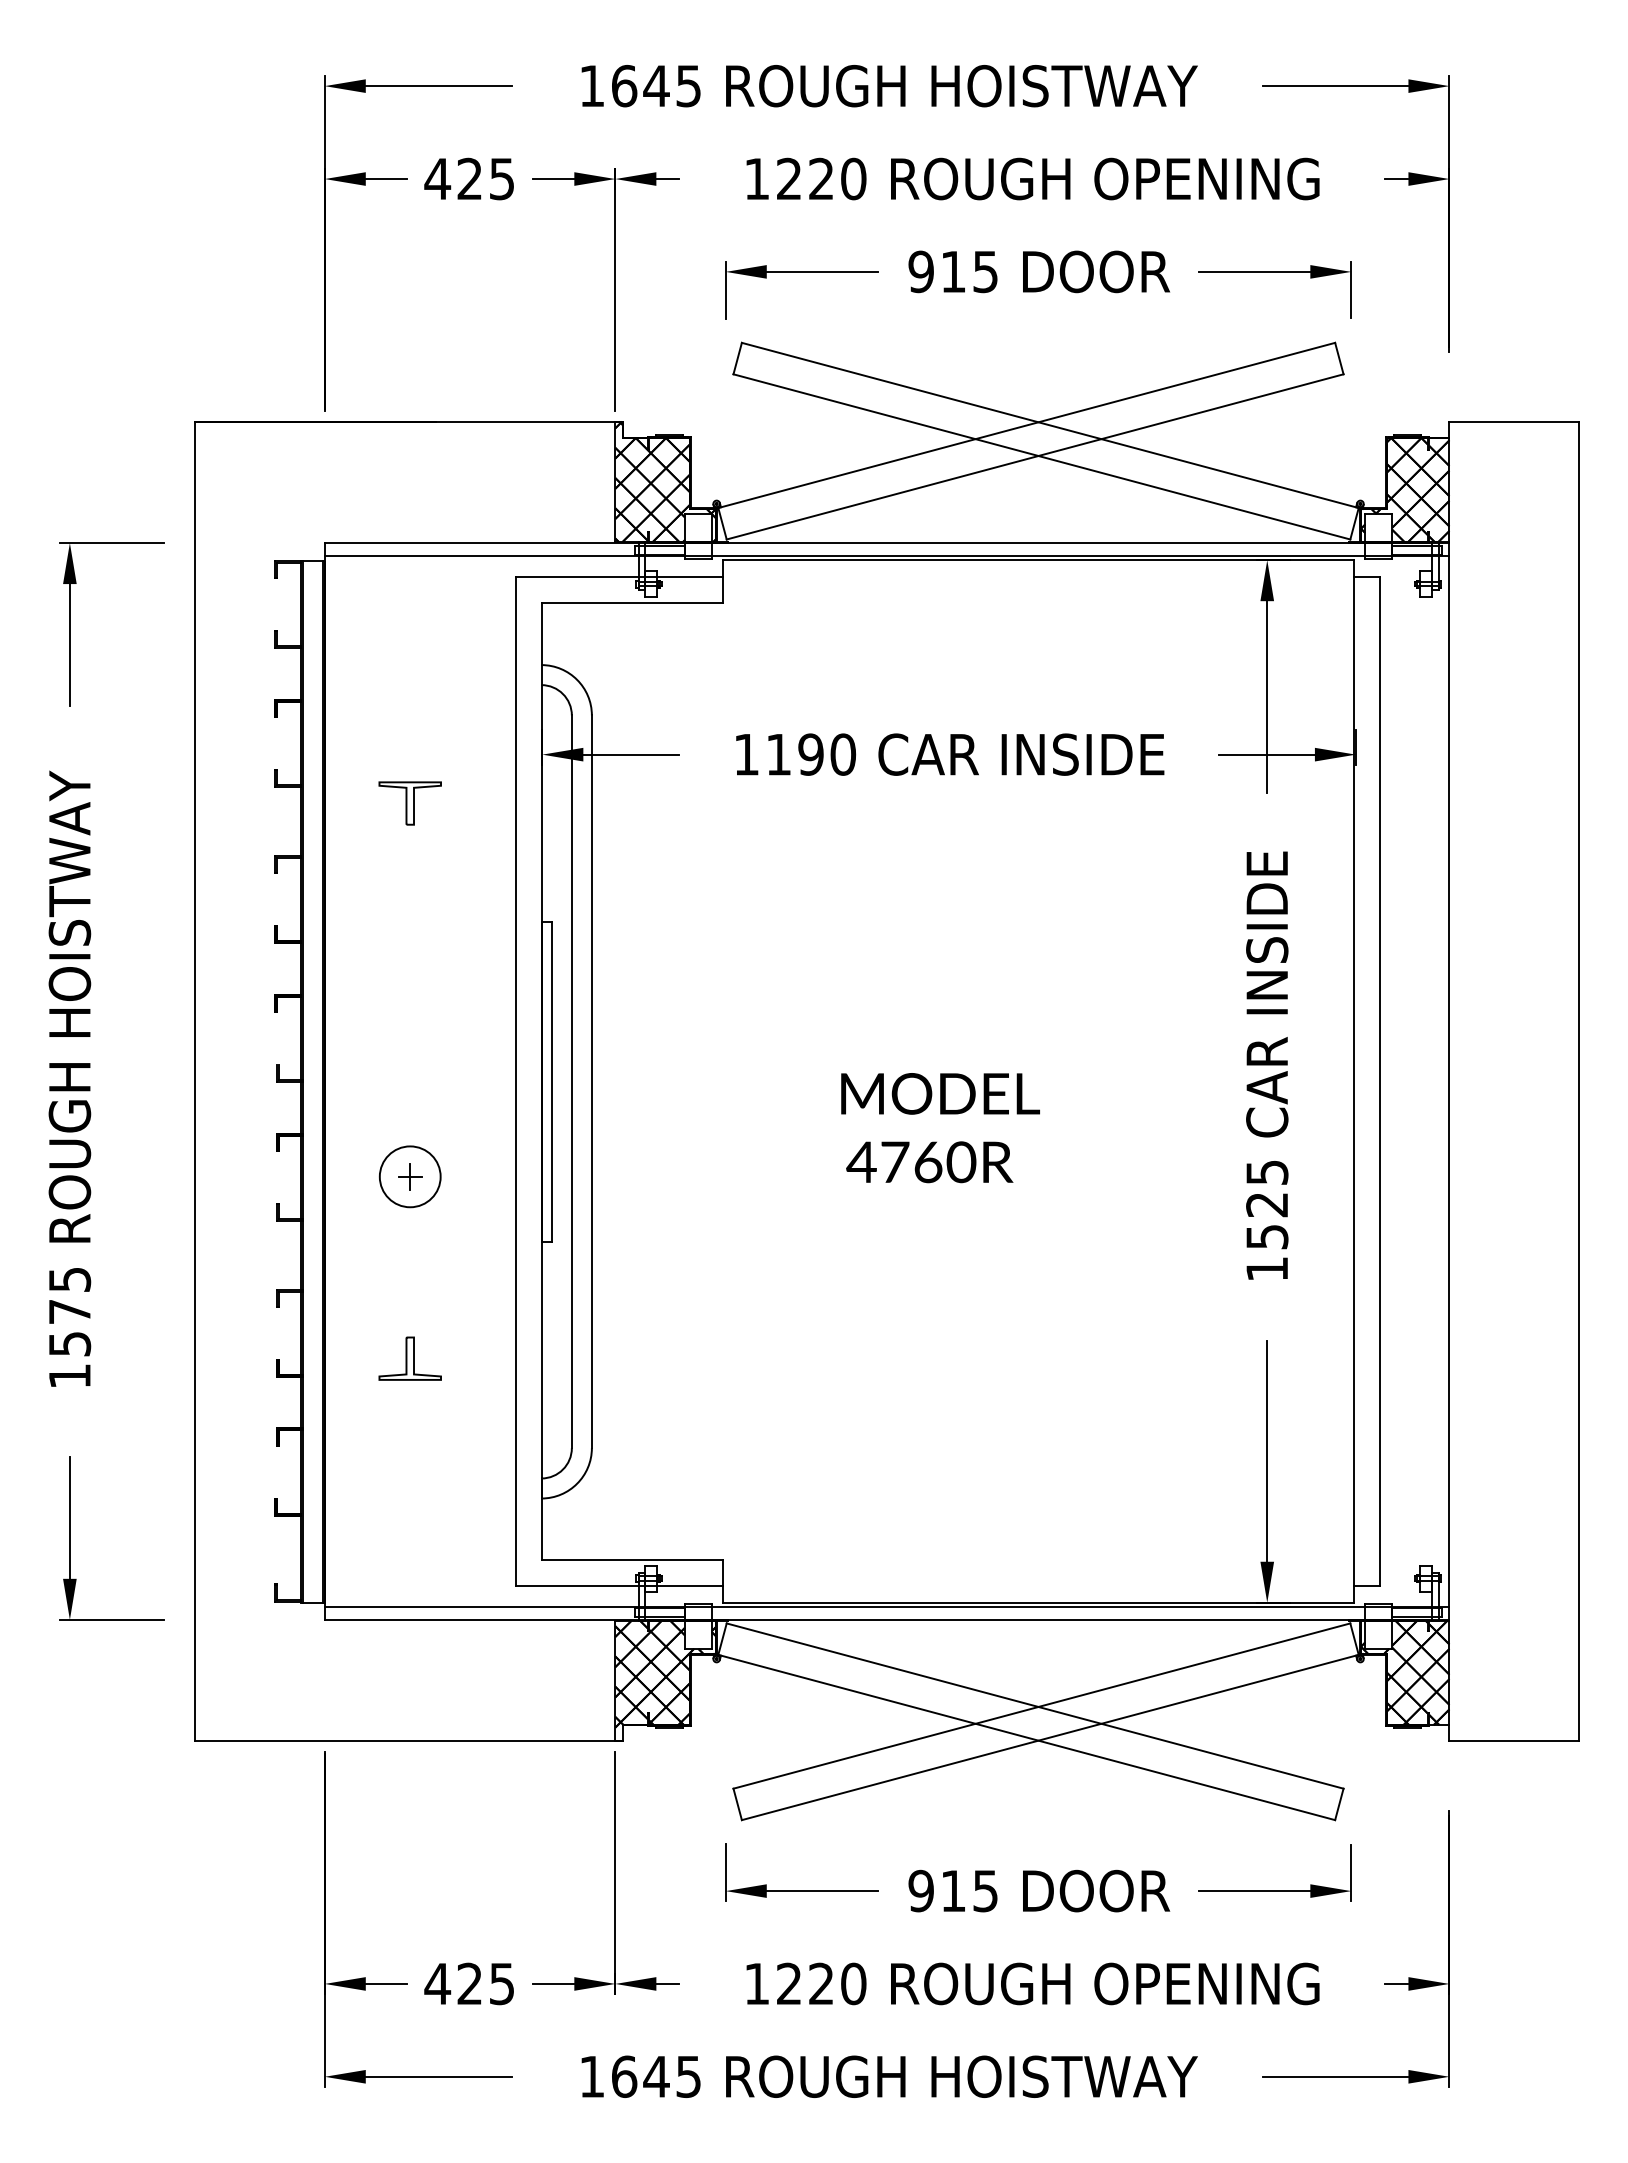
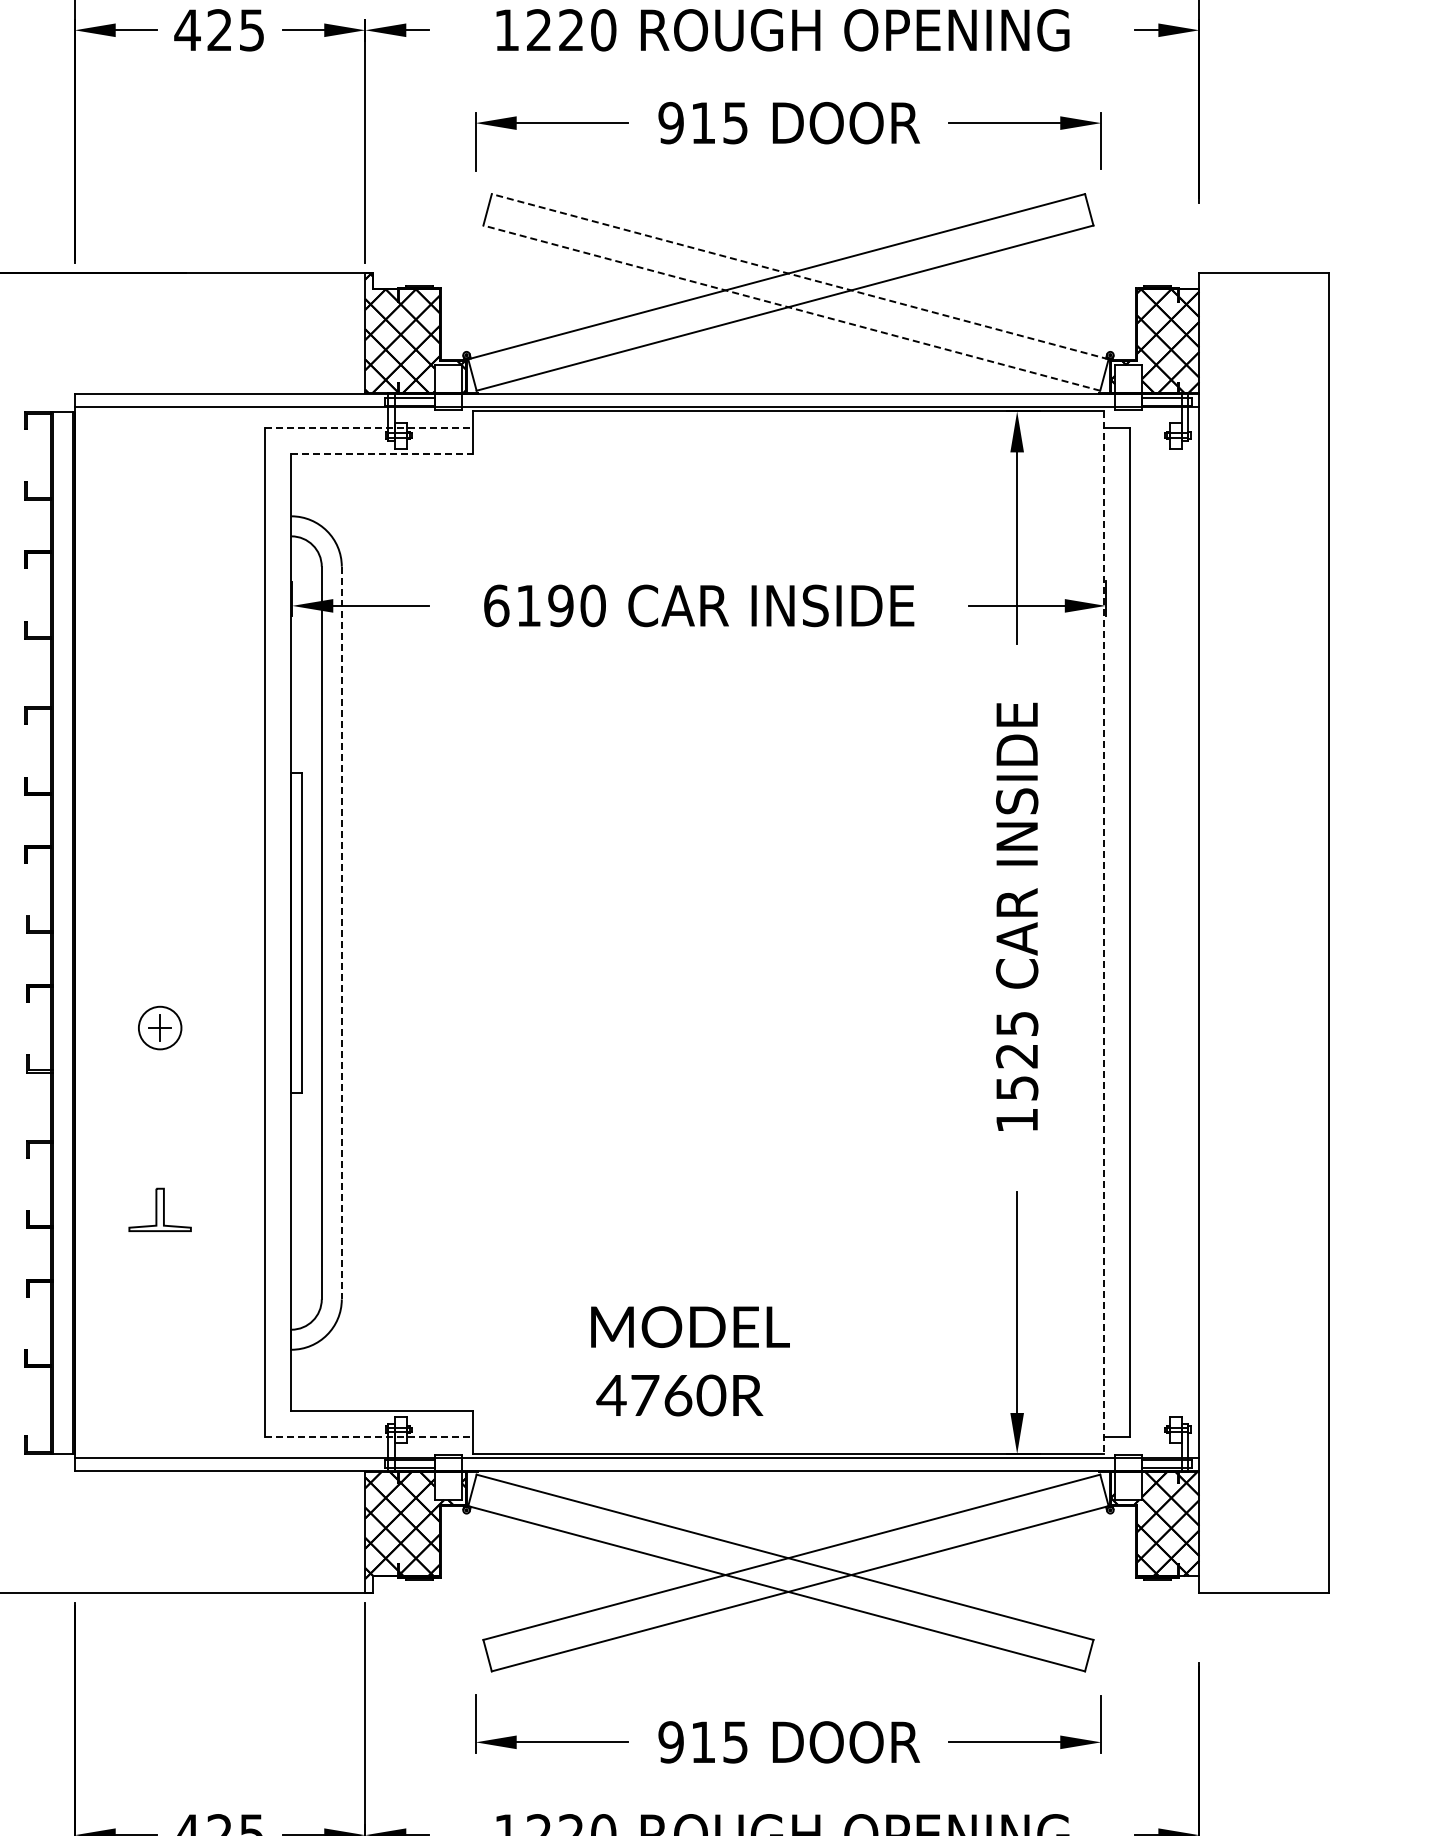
line: (1049, 425) -> (799, 276), solid -> dashed
line: (1041, 456) -> (791, 307), solid -> dashed
line: (619, 577) -> (369, 428), solid -> dashed
line: (632, 603) -> (382, 454), solid -> dashed
text: (746, 754) -> (496, 605), 1190 -> 6190
part: (409, 803) -> (159, 654), removed
line: (1354, 1081) -> (1104, 932), solid -> dashed
line: (591, 1082) -> (341, 933), solid -> dashed
text: (940, 1128) -> (690, 1361), moved
circle: (409, 1176) -> (159, 1027), size x0.7
line: (619, 1585) -> (369, 1436), solid -> dashed

